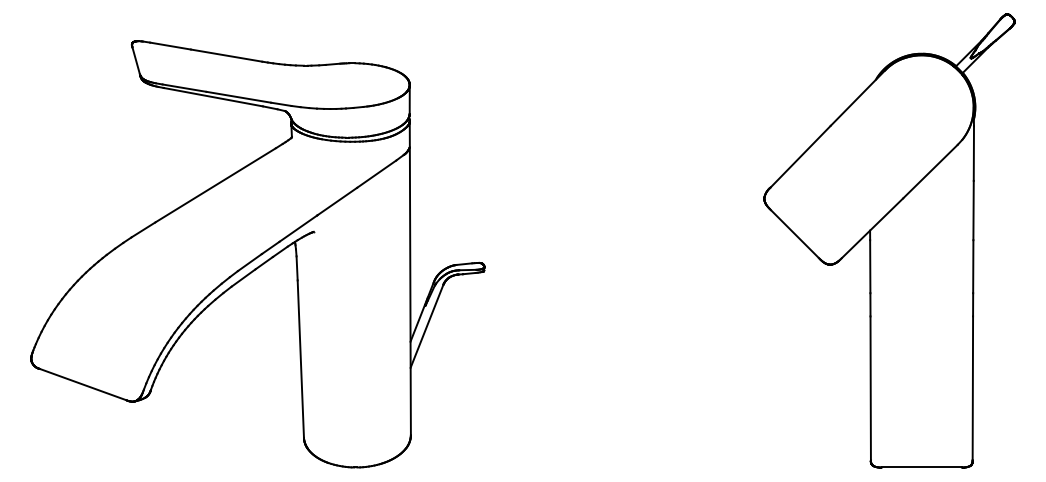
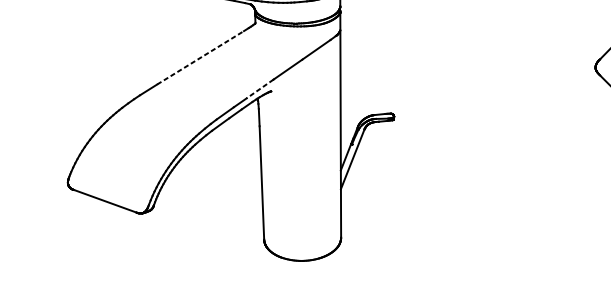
line: (215, 185) -> (200, 57), solid -> dashed
line: (298, 228) -> (260, 88), solid -> dashed

